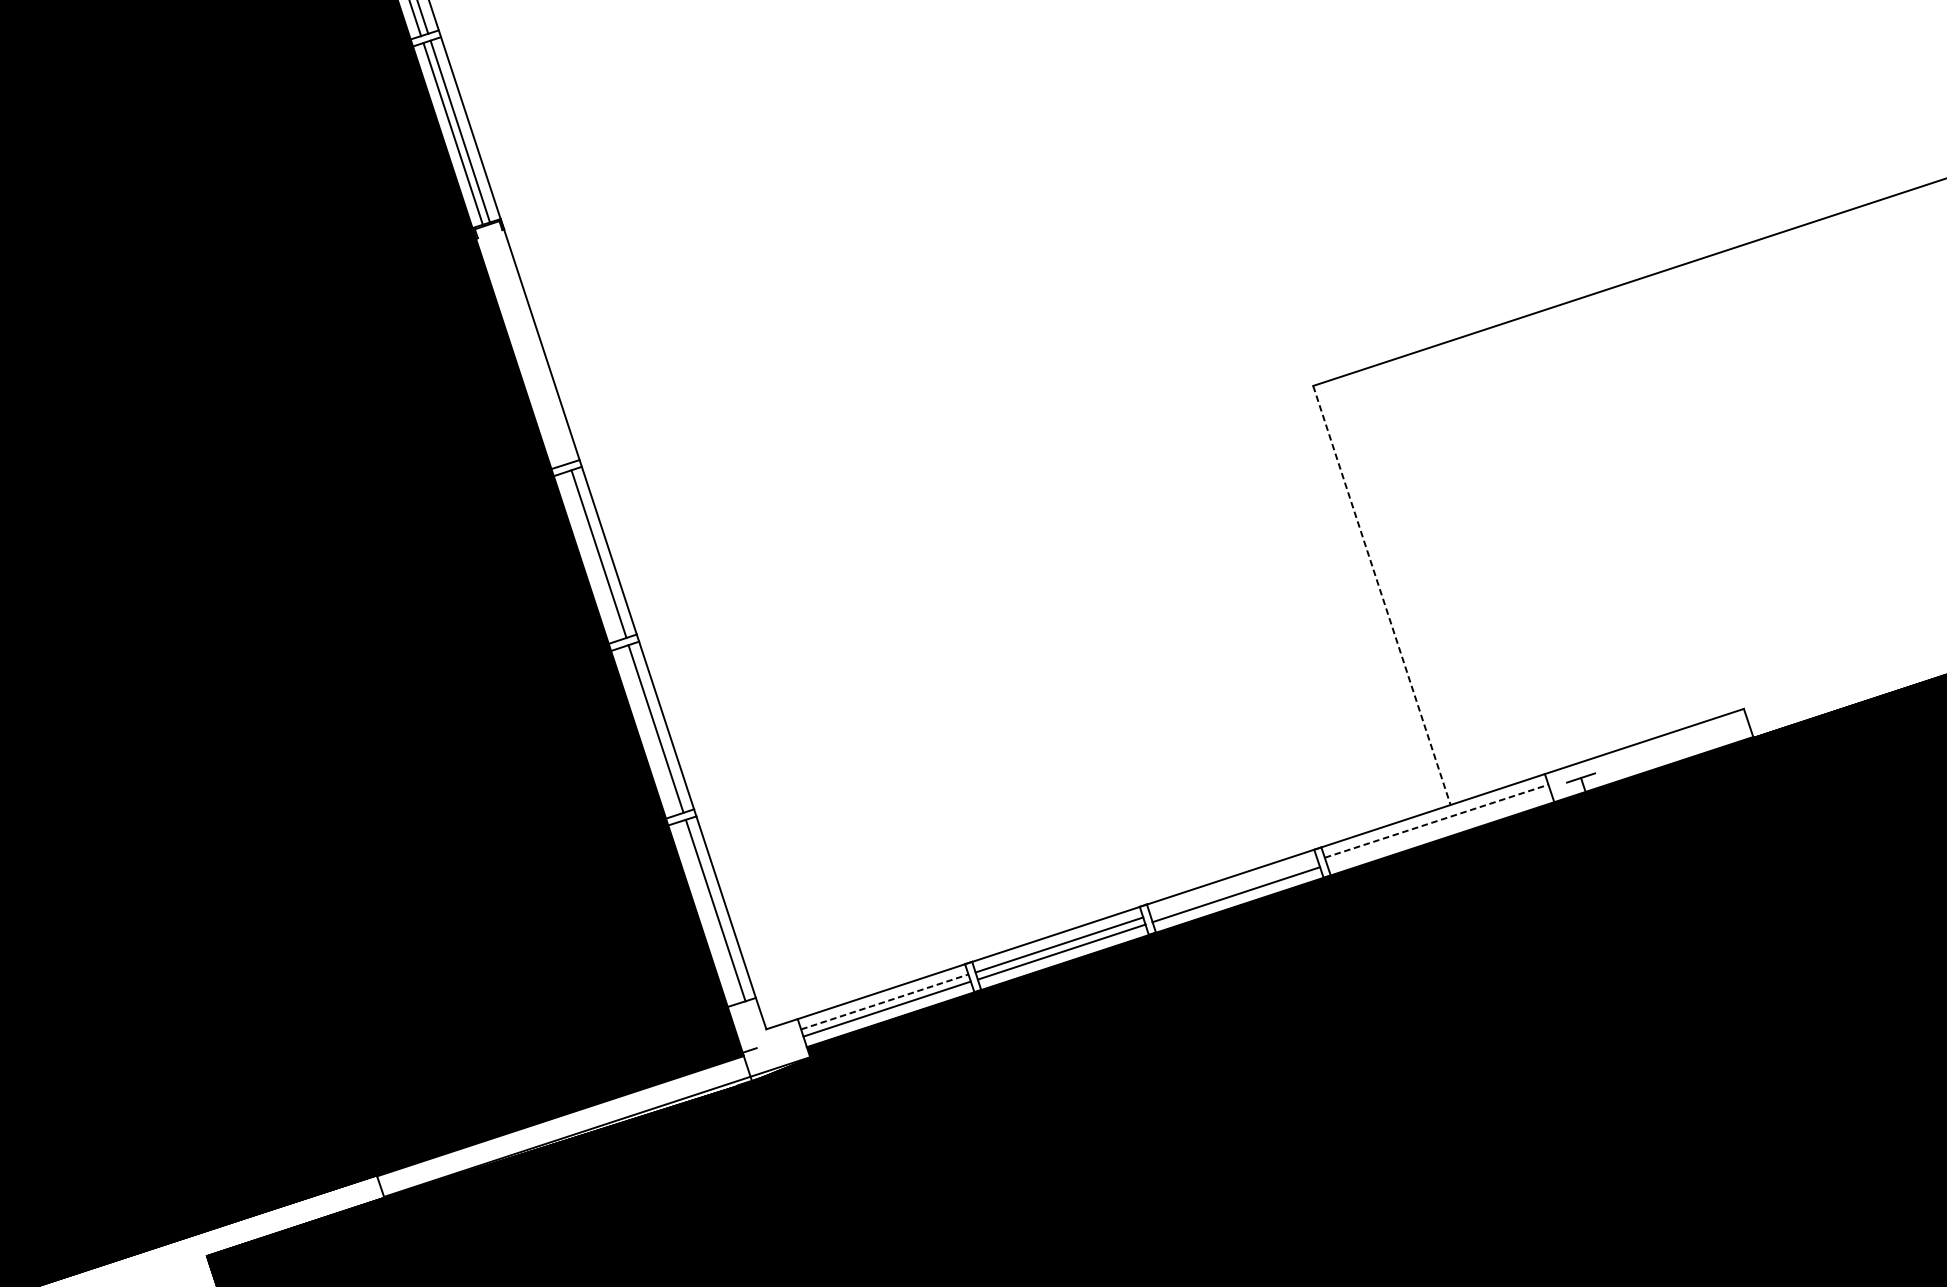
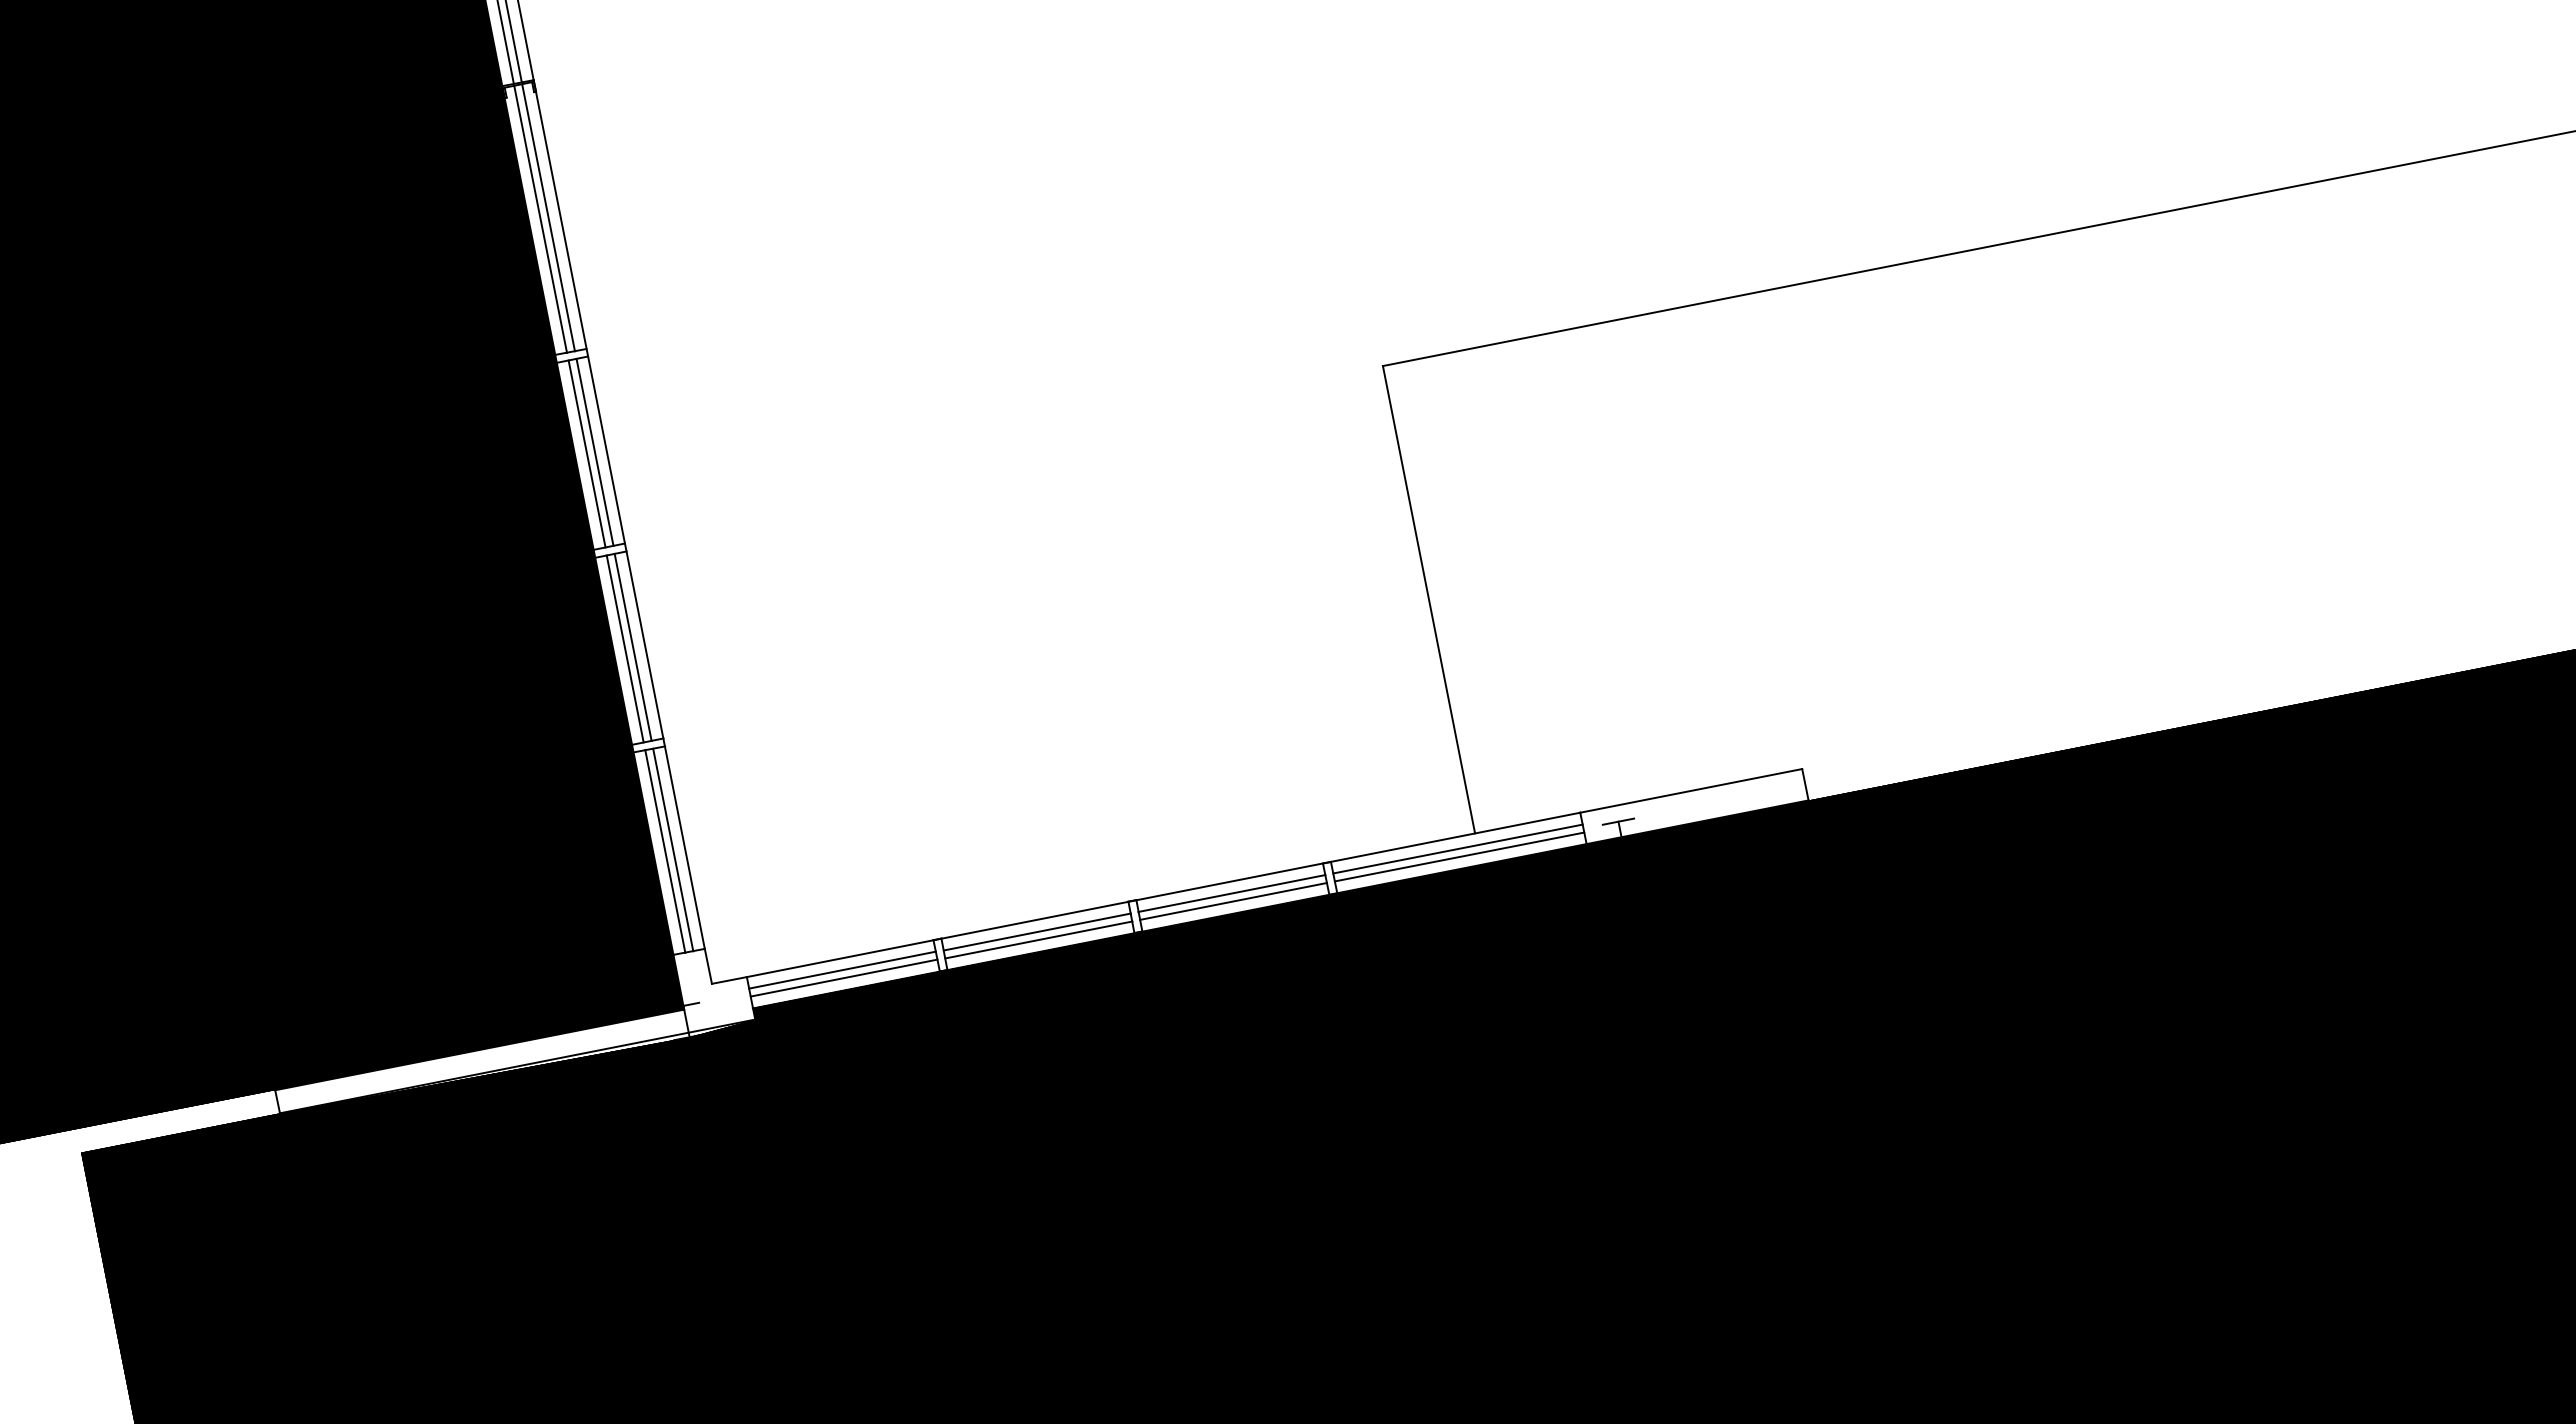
line: (529, 343) -> (548, 217), added
line: (522, 345) -> (540, 218), added
line: (591, 556) -> (586, 453), added
line: (1382, 596) -> (1429, 600), dashed -> solid
line: (648, 731) -> (624, 648), added
line: (1437, 820) -> (1458, 848), dashed -> solid
line: (1438, 827) -> (1459, 856), added
line: (1233, 887) -> (1231, 893), added
line: (708, 911) -> (665, 850), added
line: (885, 1002) -> (843, 970), dashed -> solid

